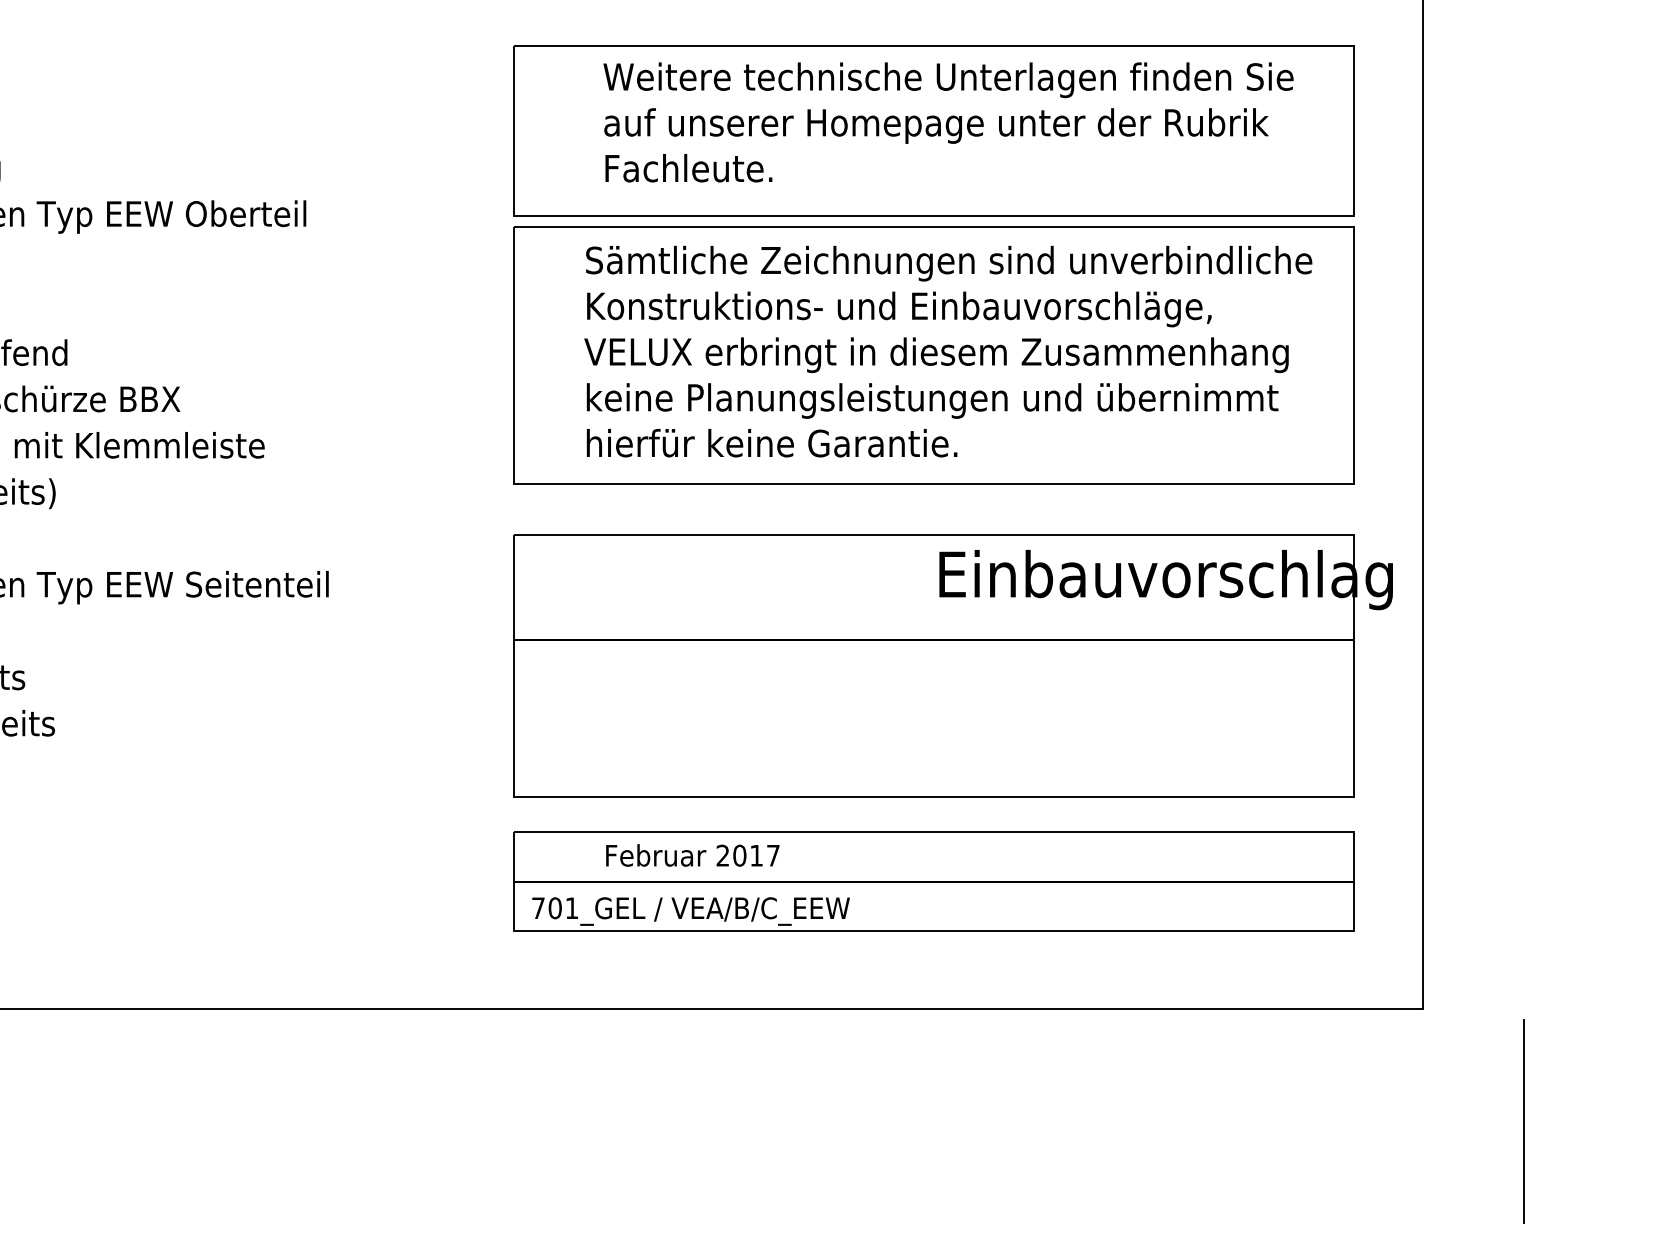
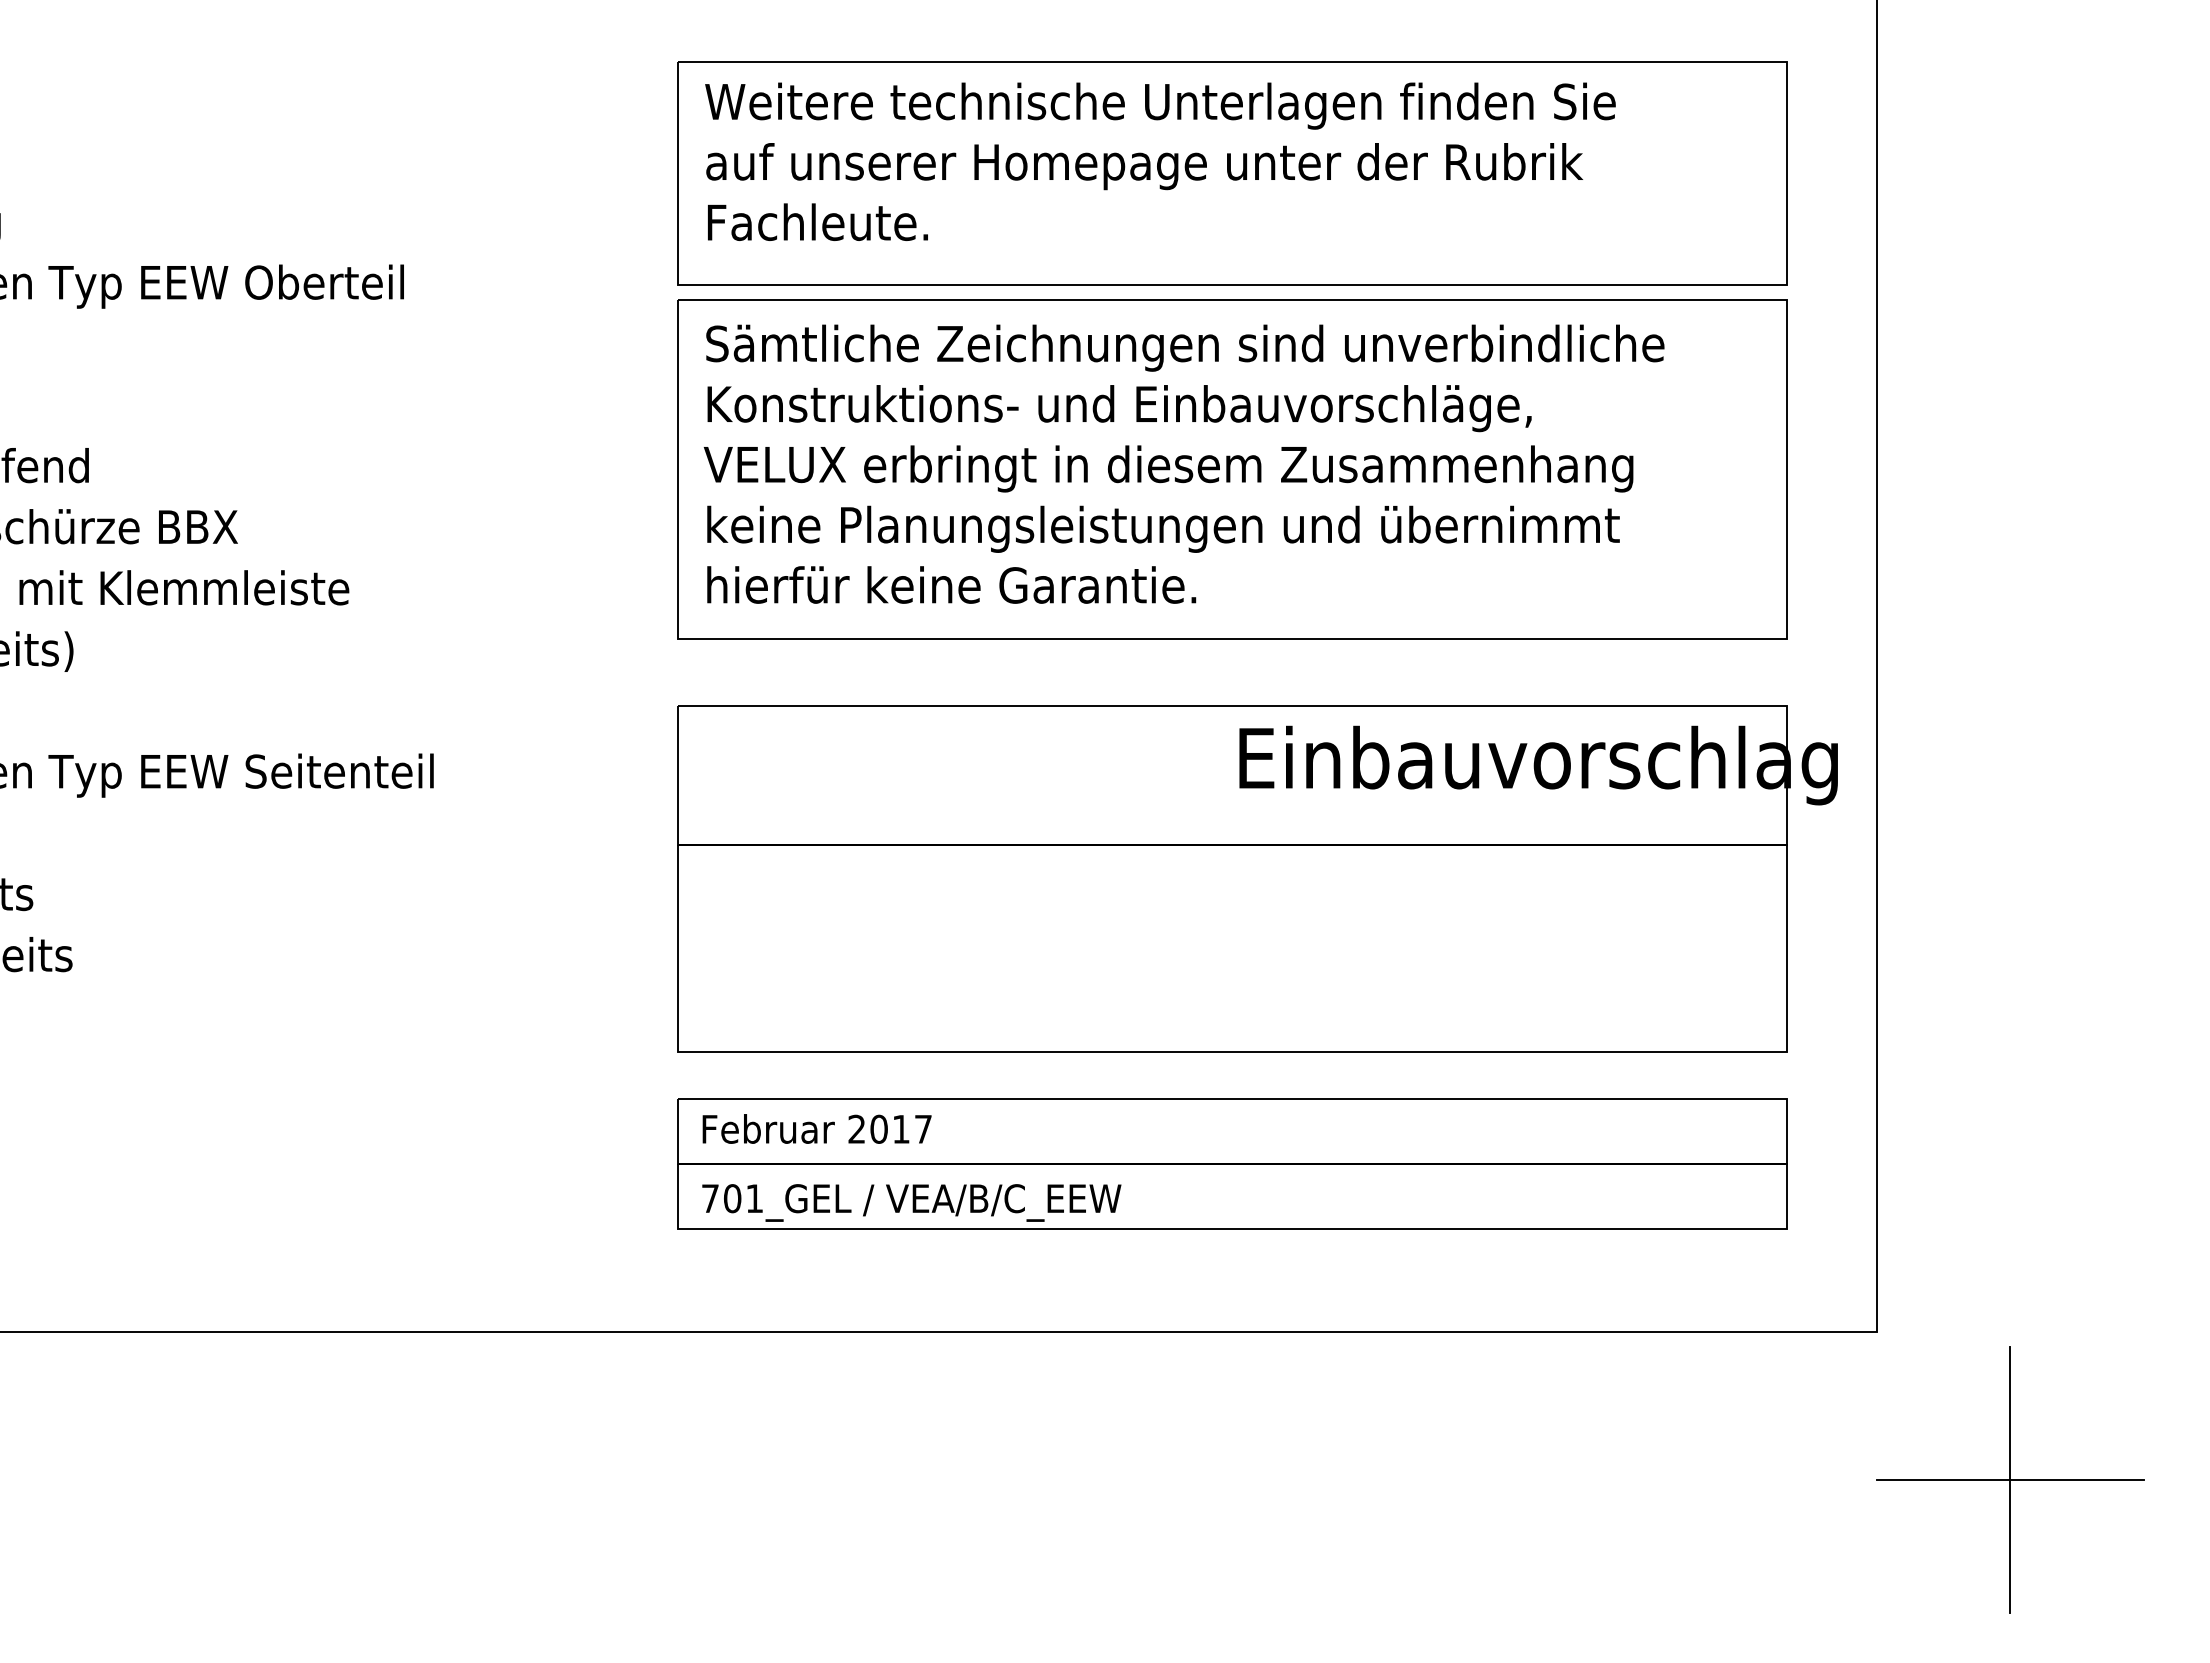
text: (948, 122) -> (1160, 161), moved
text: (947, 351) -> (1183, 463), moved
text: (692, 855) -> (816, 1128), moved
line: (1523, 1121) -> (2009, 1479), added

